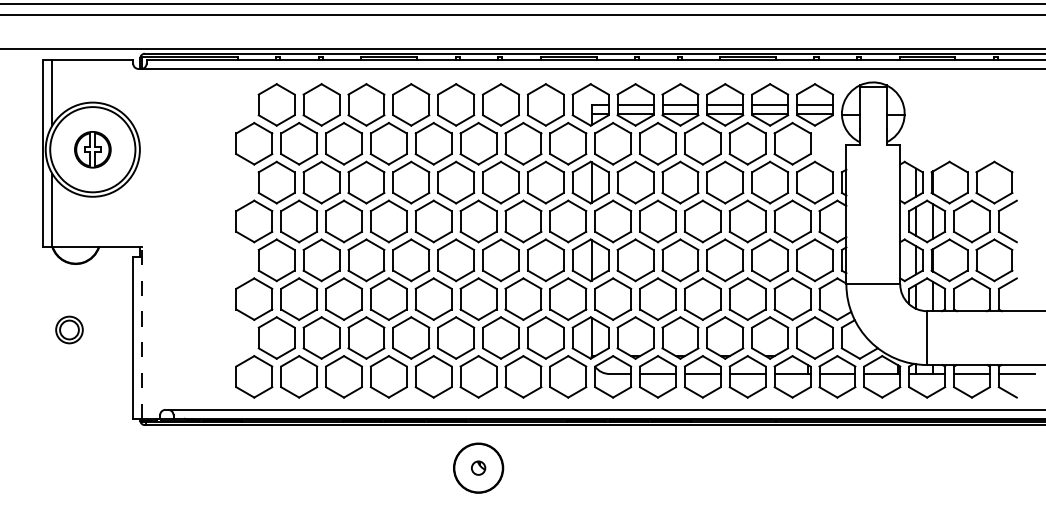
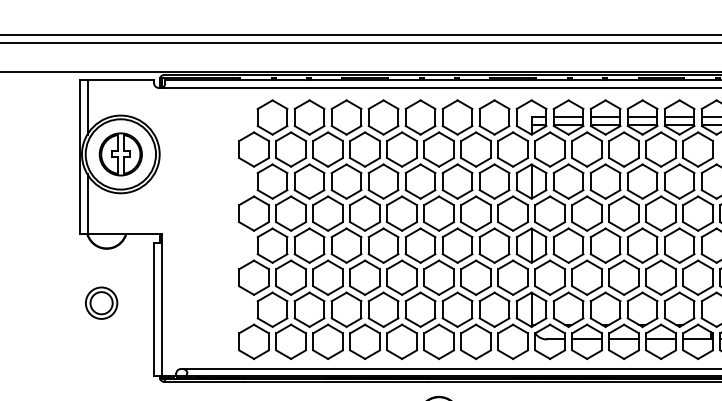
part: (92, 149) -> (120, 154), size x1.43
part: (69, 329) -> (101, 302), size x1.43
line: (142, 332) -> (161, 305), dashed -> solid

